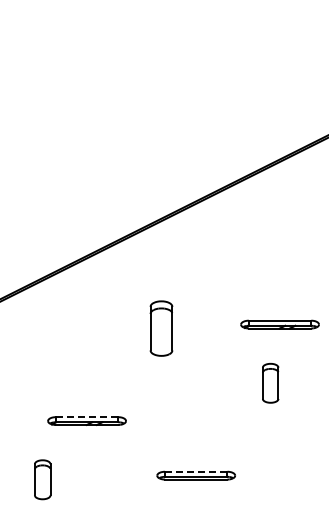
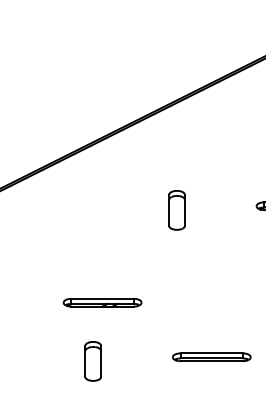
part: (161, 328) -> (177, 210), size x0.71
line: (86, 417) -> (102, 299), dashed -> solid
line: (195, 471) -> (211, 353), dashed -> solid
part: (42, 479) -> (93, 361), moved

